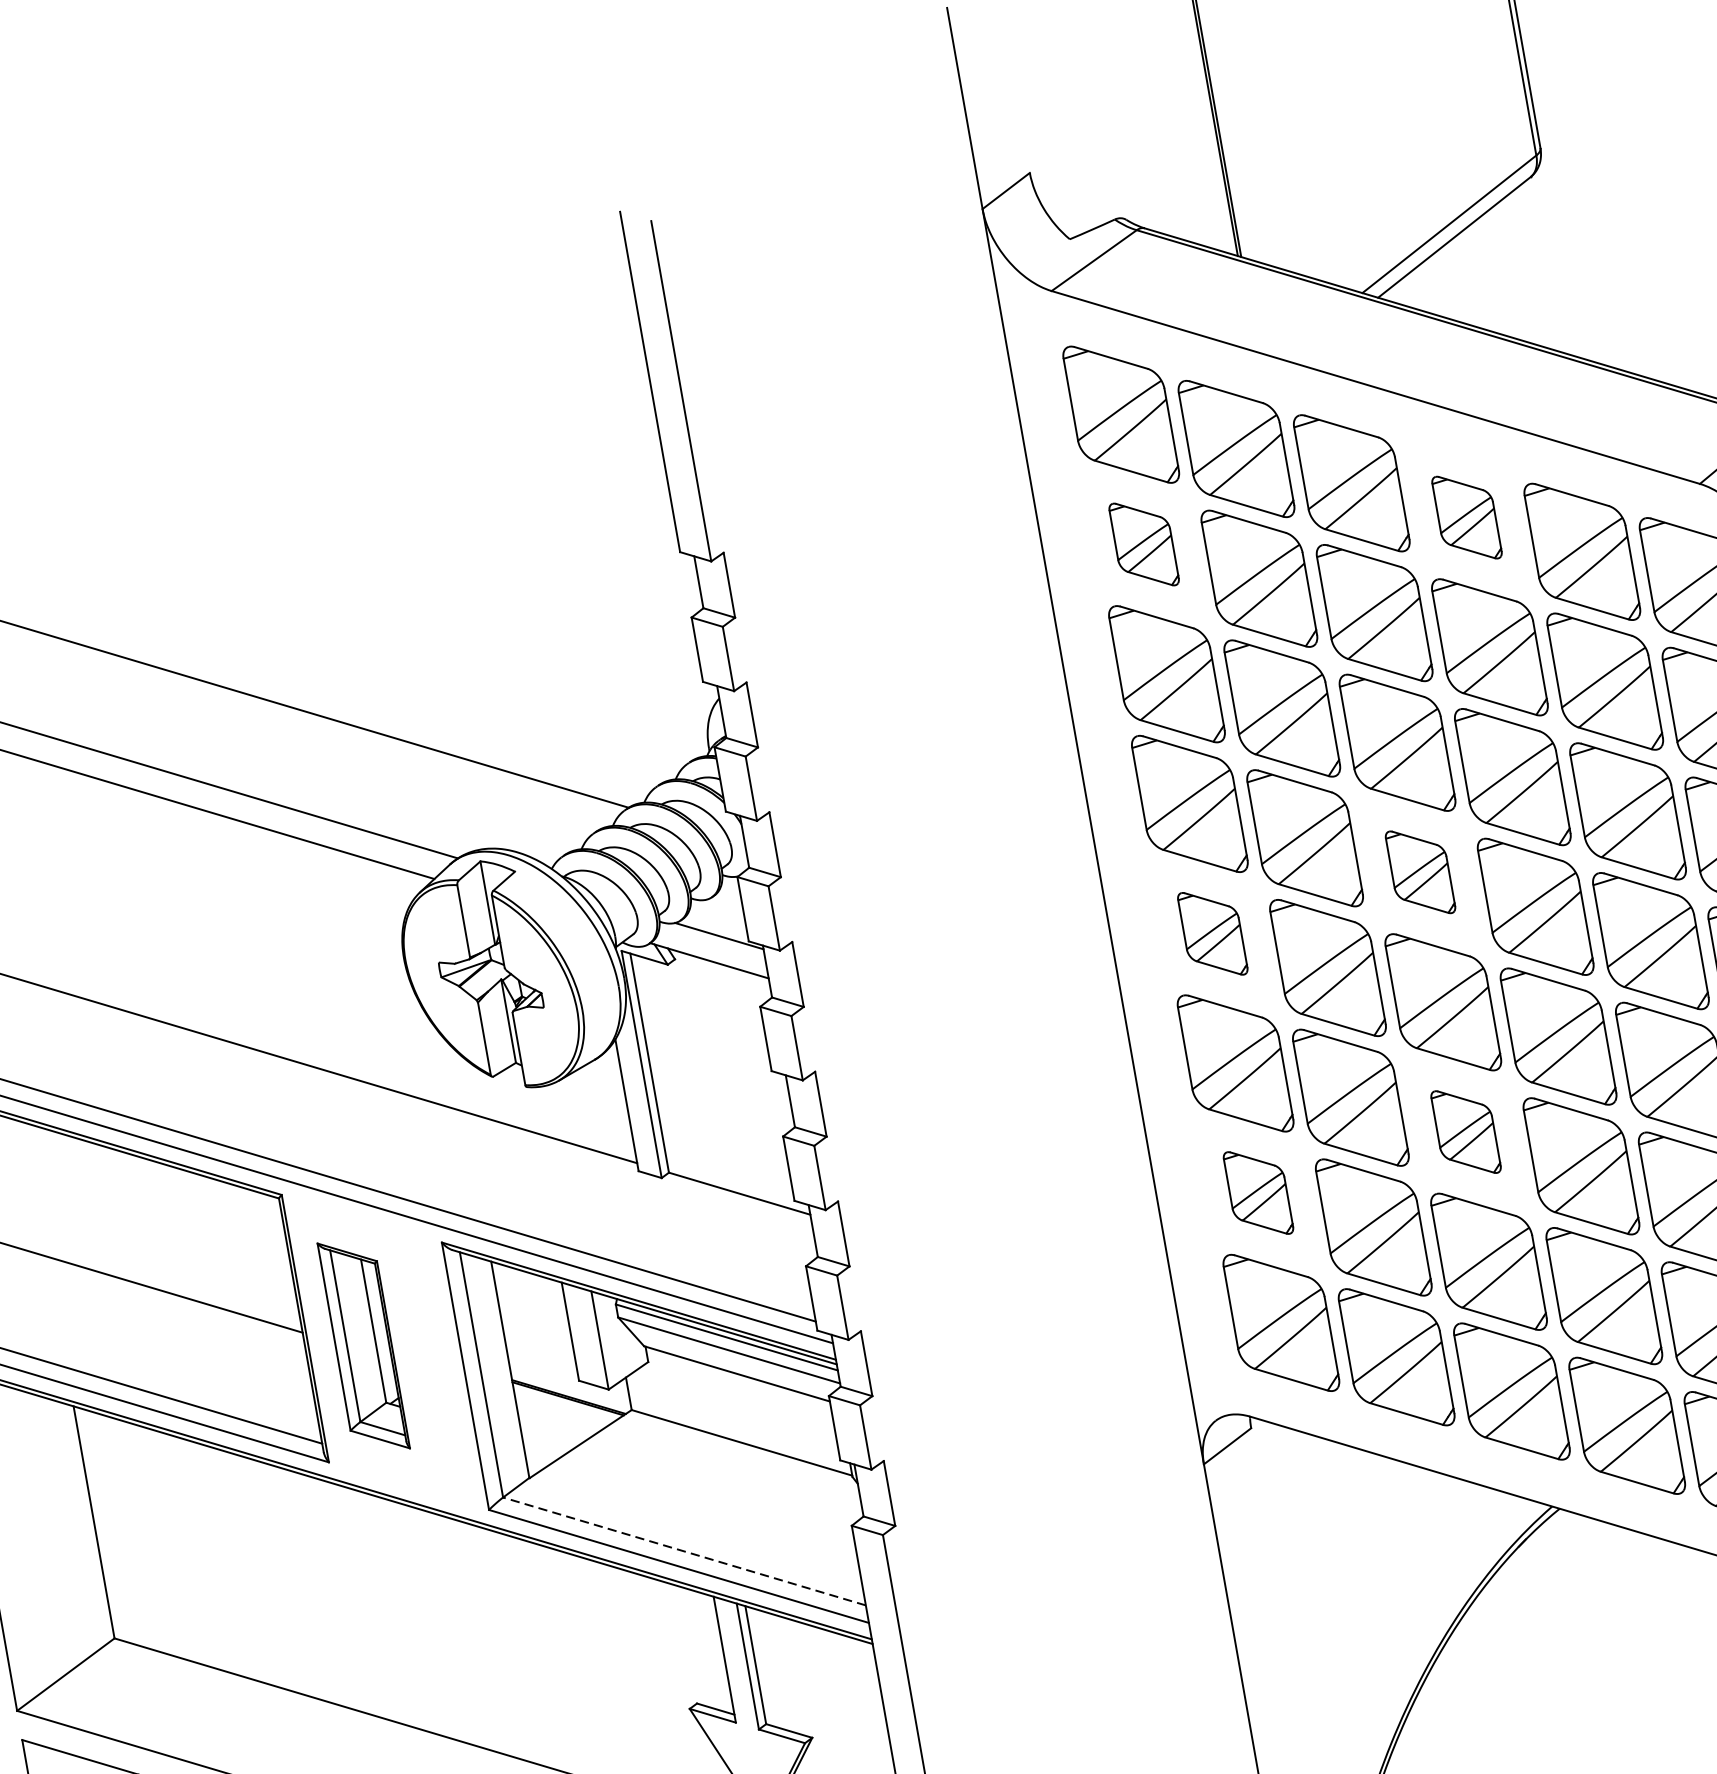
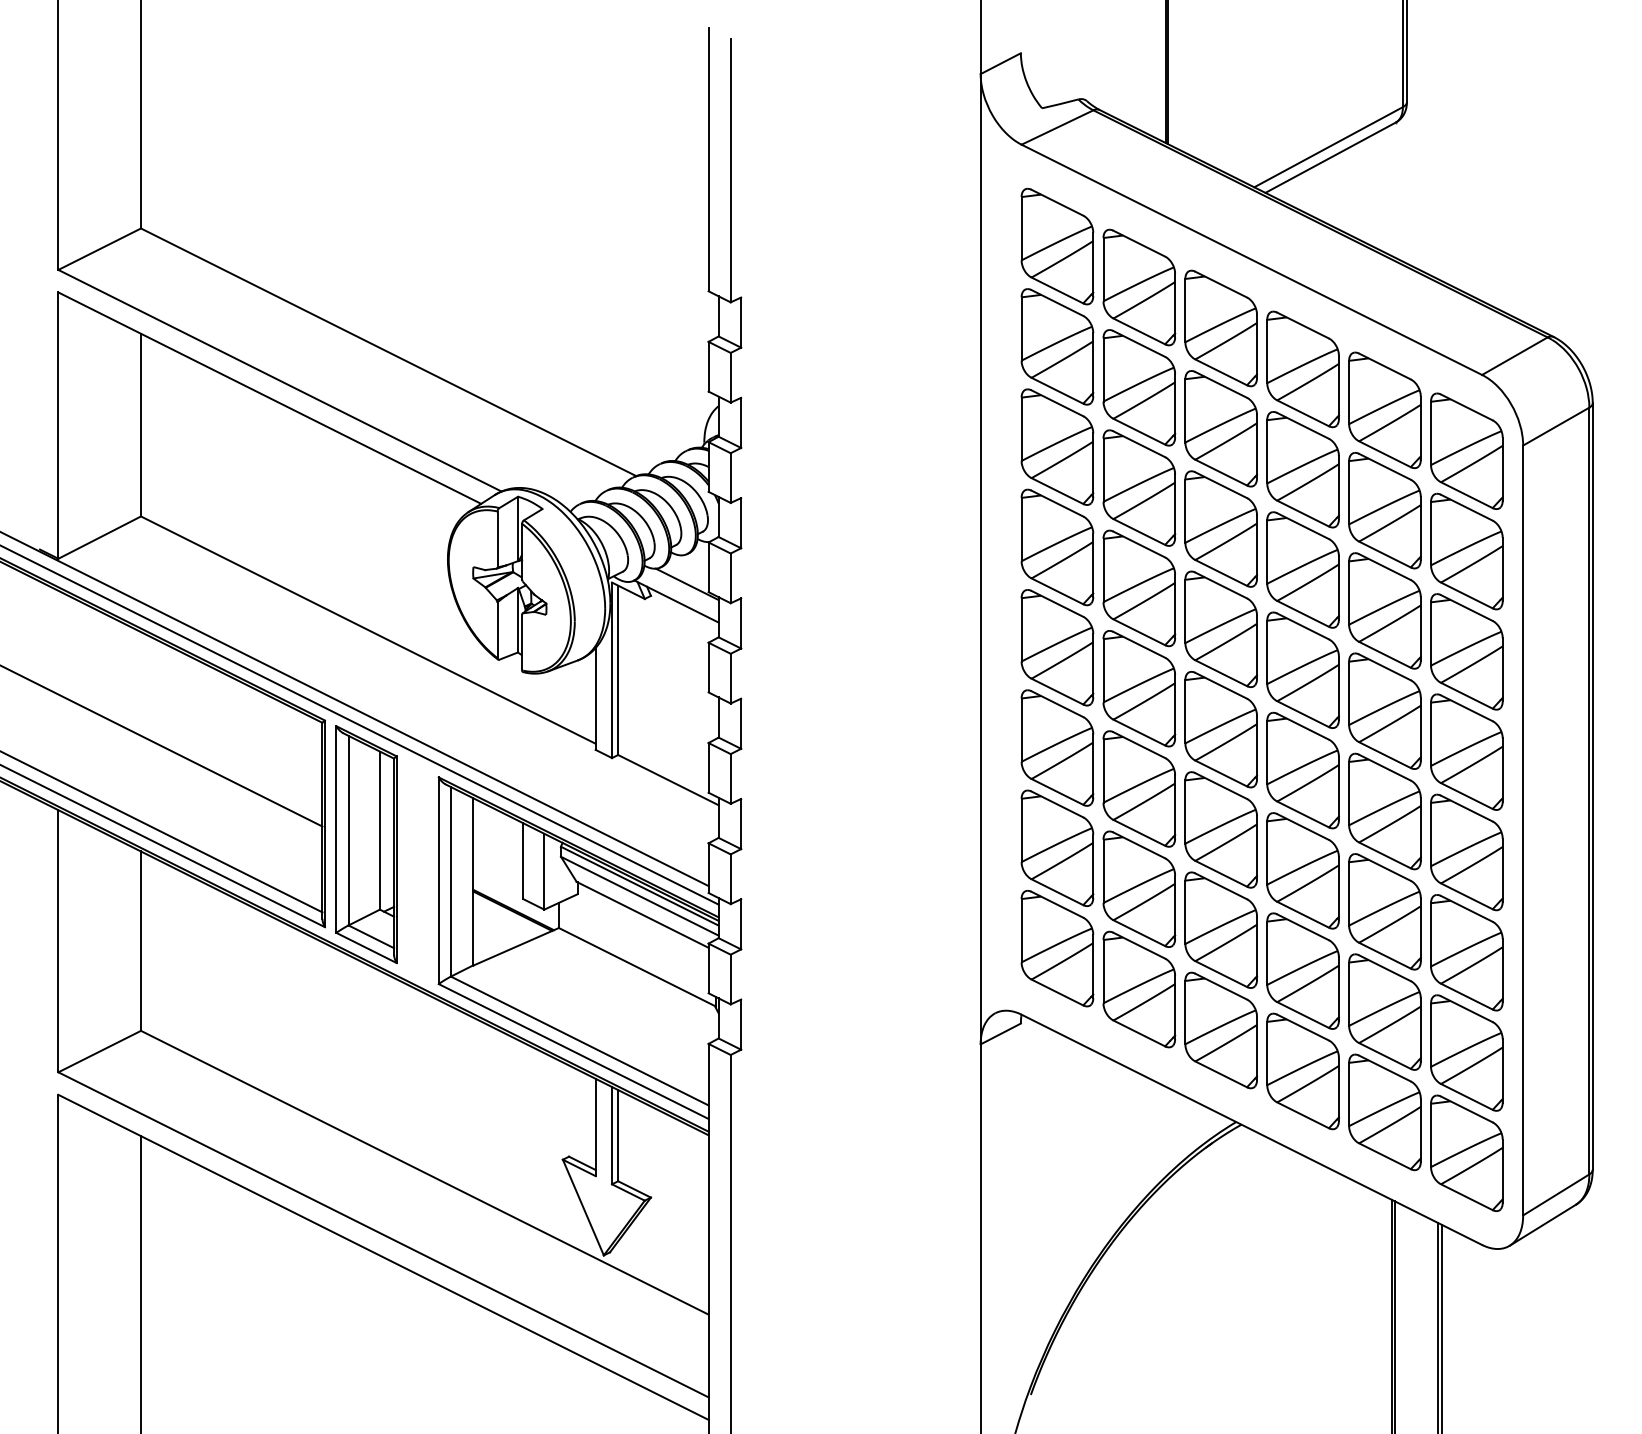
part: (1466, 517) -> (1302, 369), size x1.67
part: (1144, 543) -> (1057, 346), size x1.67
part: (1420, 871) -> (1221, 628), size x1.67
part: (1212, 933) -> (1057, 647), size x1.67
part: (1465, 1131) -> (1220, 829), size x1.67
part: (1258, 1192) -> (1057, 847), size x1.67
part: (363, 1345) -> (366, 844), size x1.43
line: (684, 1550) -> (579, 1040), dashed -> solid

